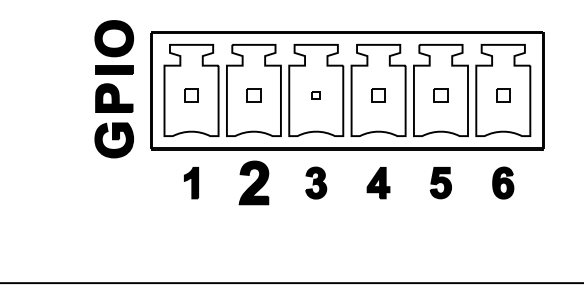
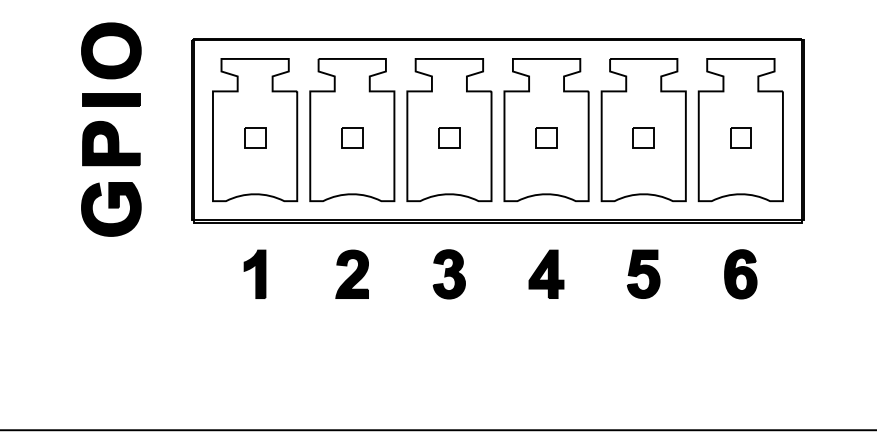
part: (113, 89) -> (110, 130), moved
part: (316, 95) -> (449, 137), size x1.67
part: (253, 183) -> (351, 274), size x0.71

